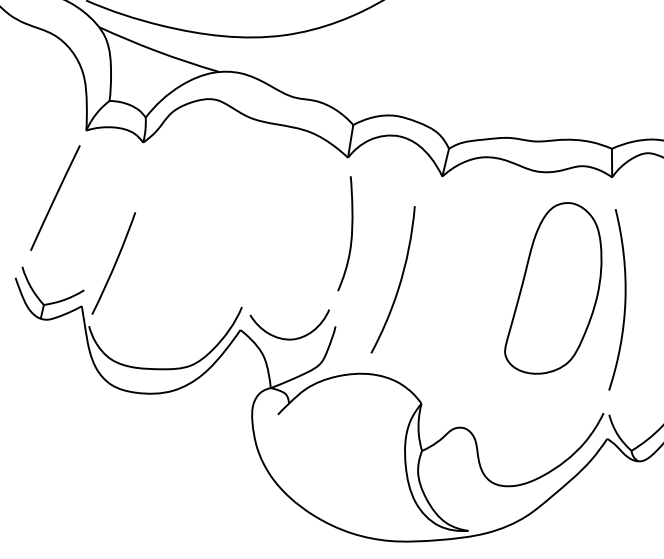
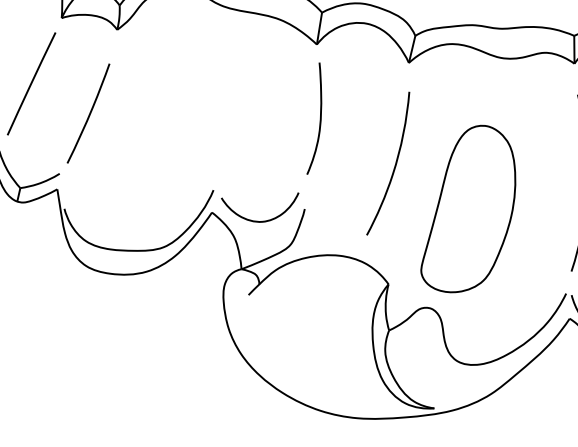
curve: (114, 263) -> (89, 113), moved
curve: (399, 281) -> (394, 165), moved
part: (553, 288) -> (468, 209), moved

